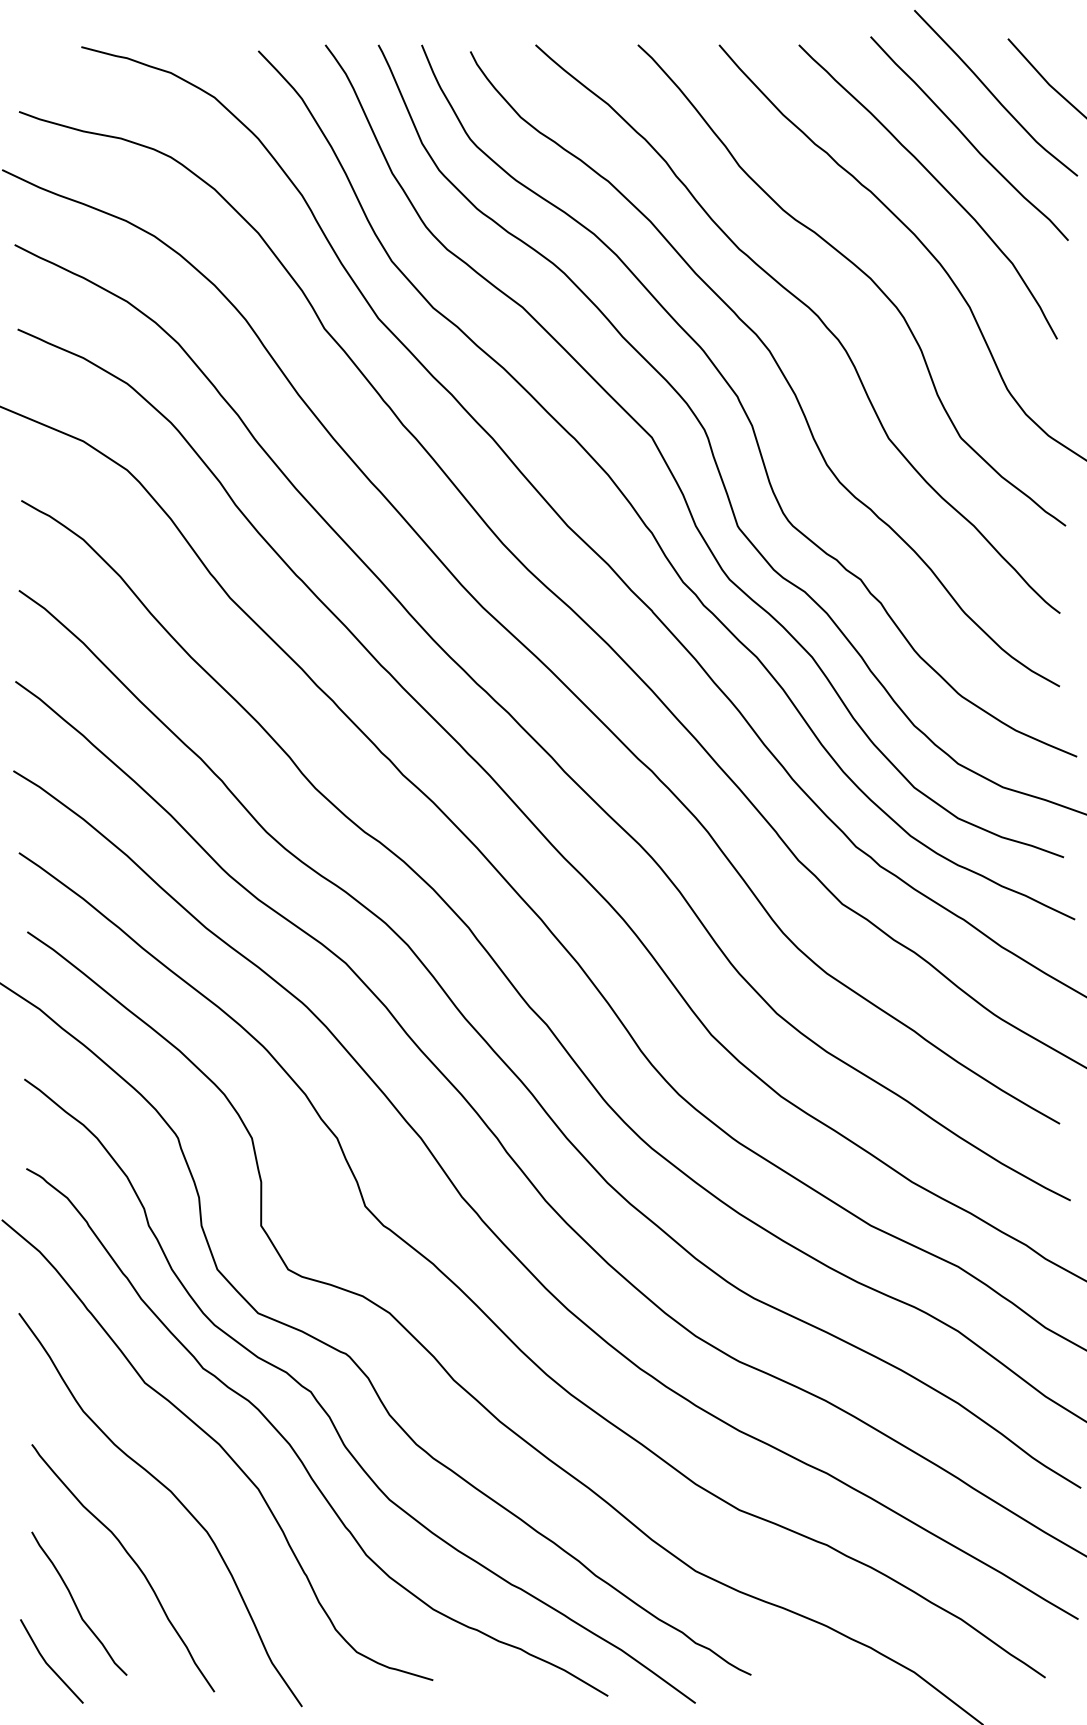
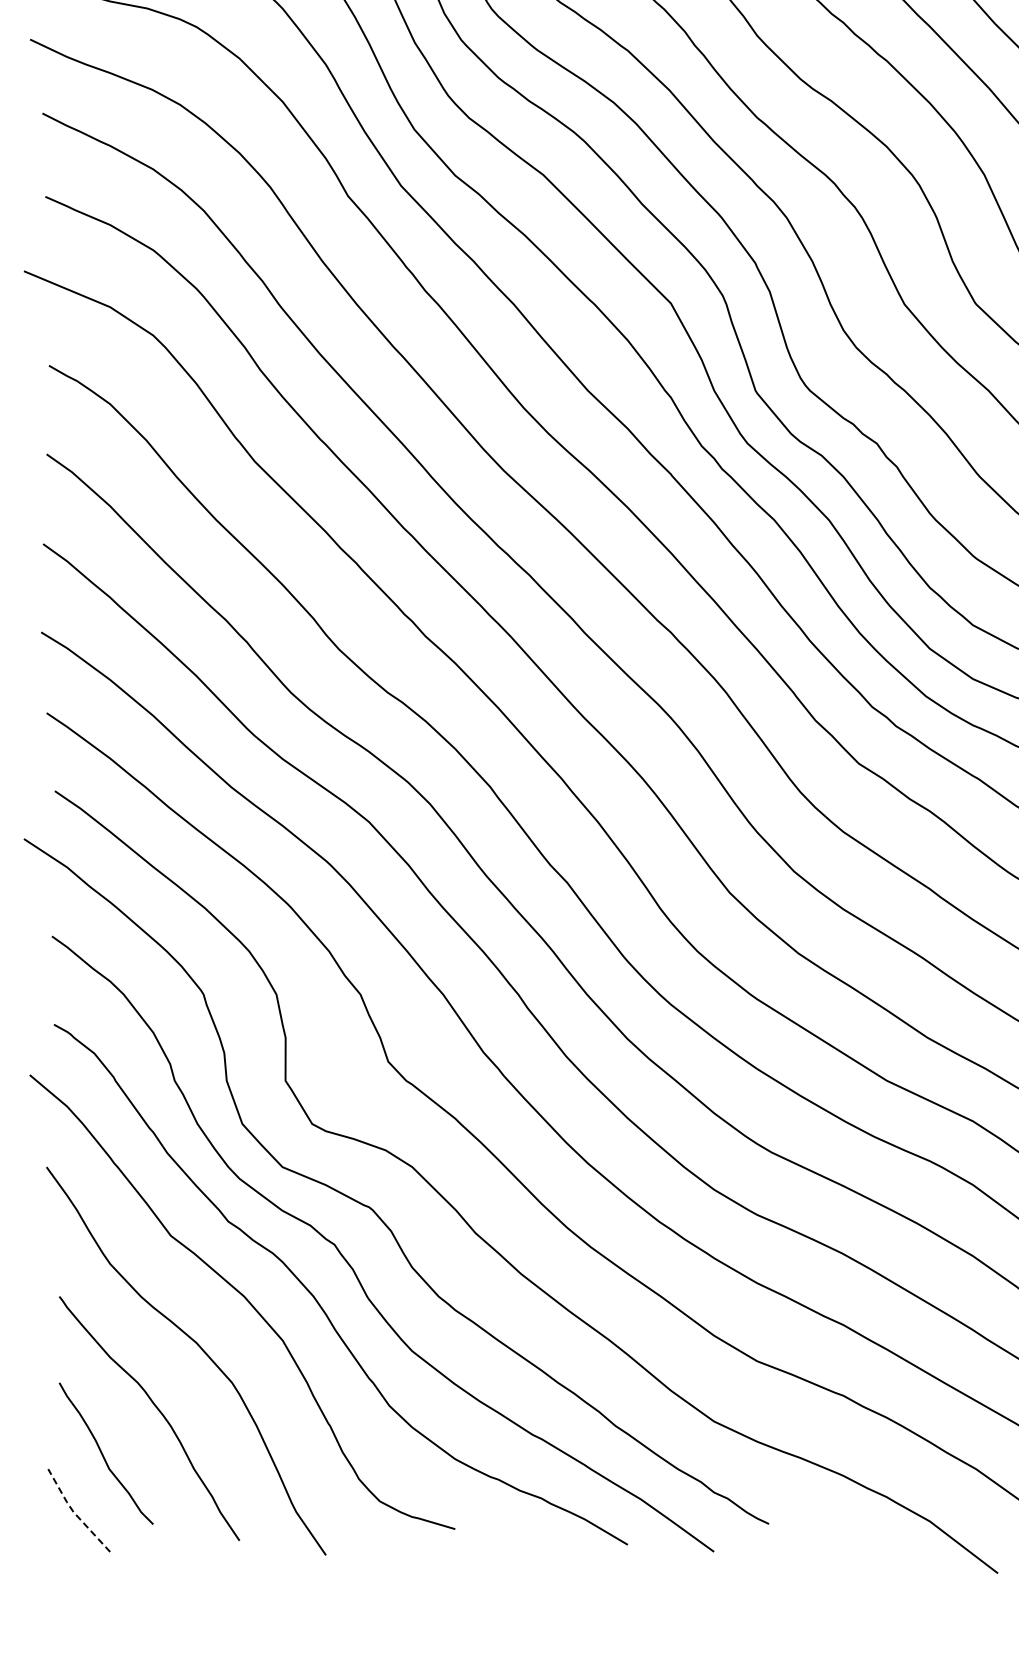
line: (47, 1663) -> (74, 1512), solid -> dashed

